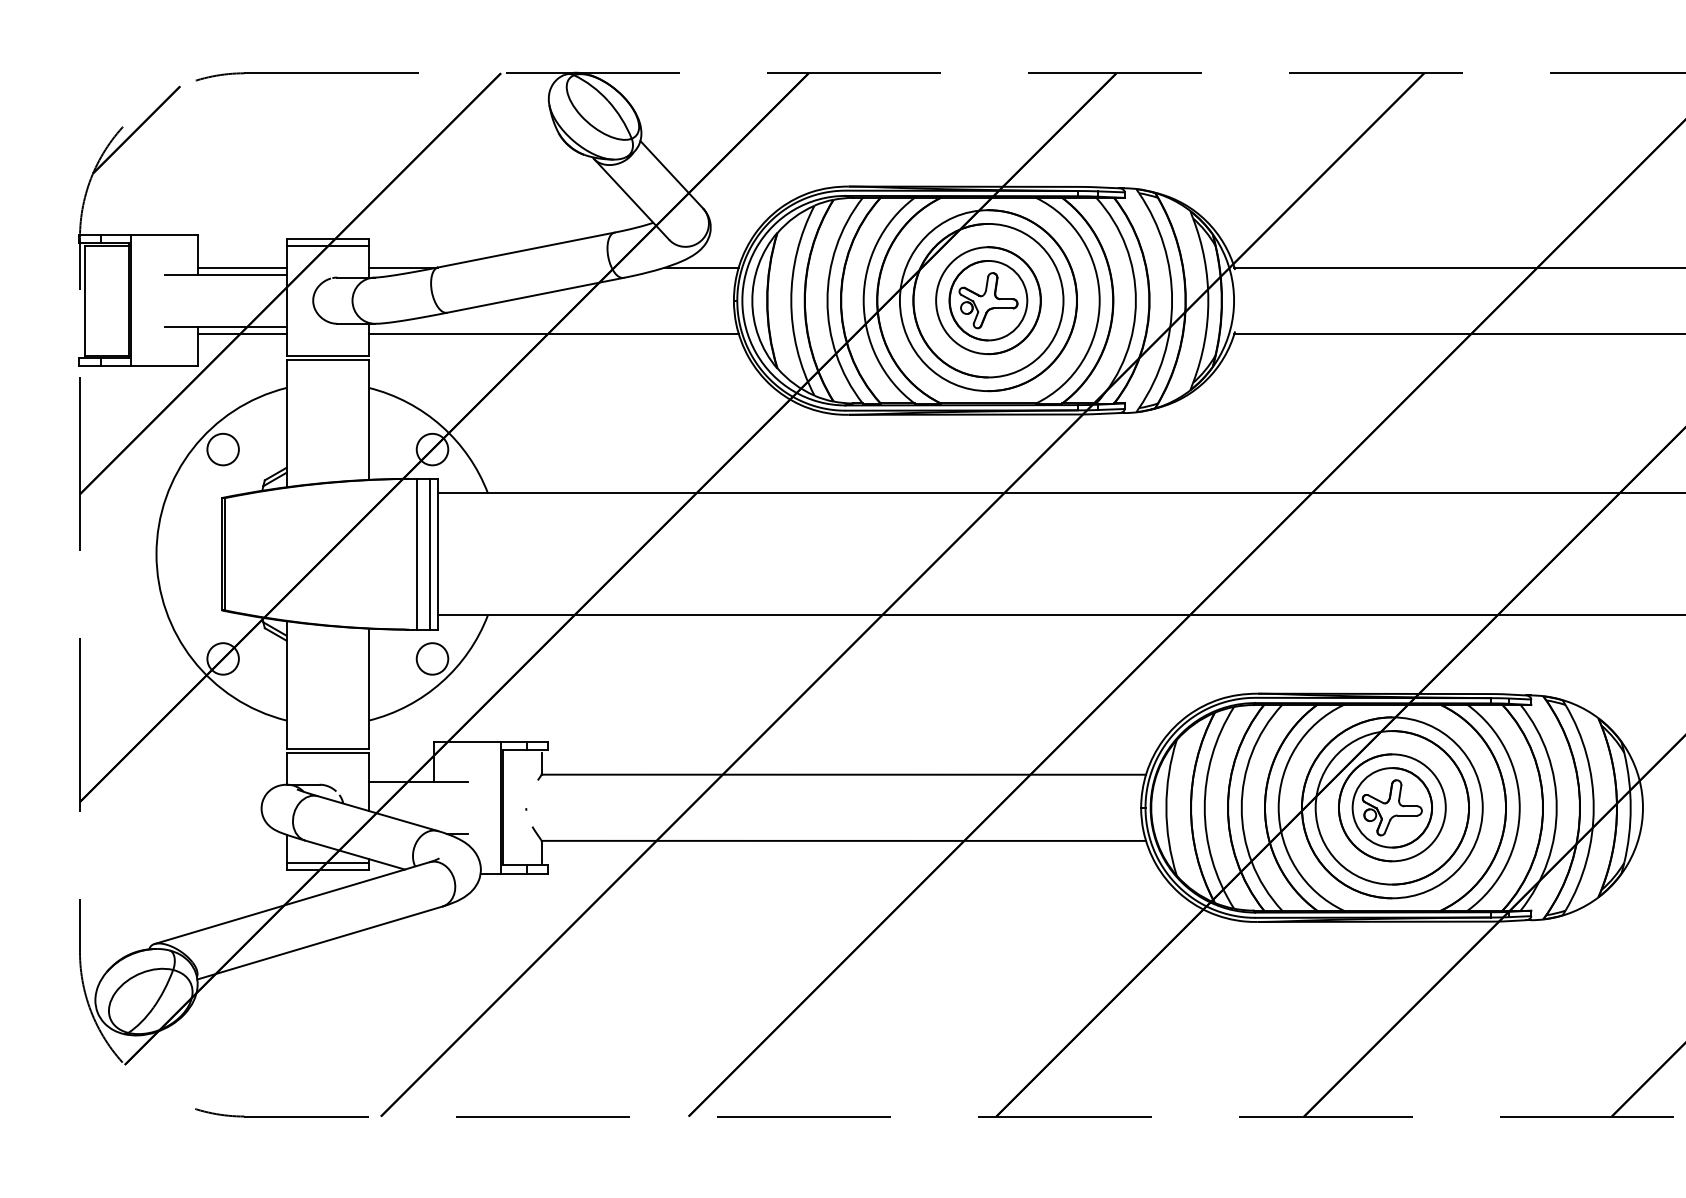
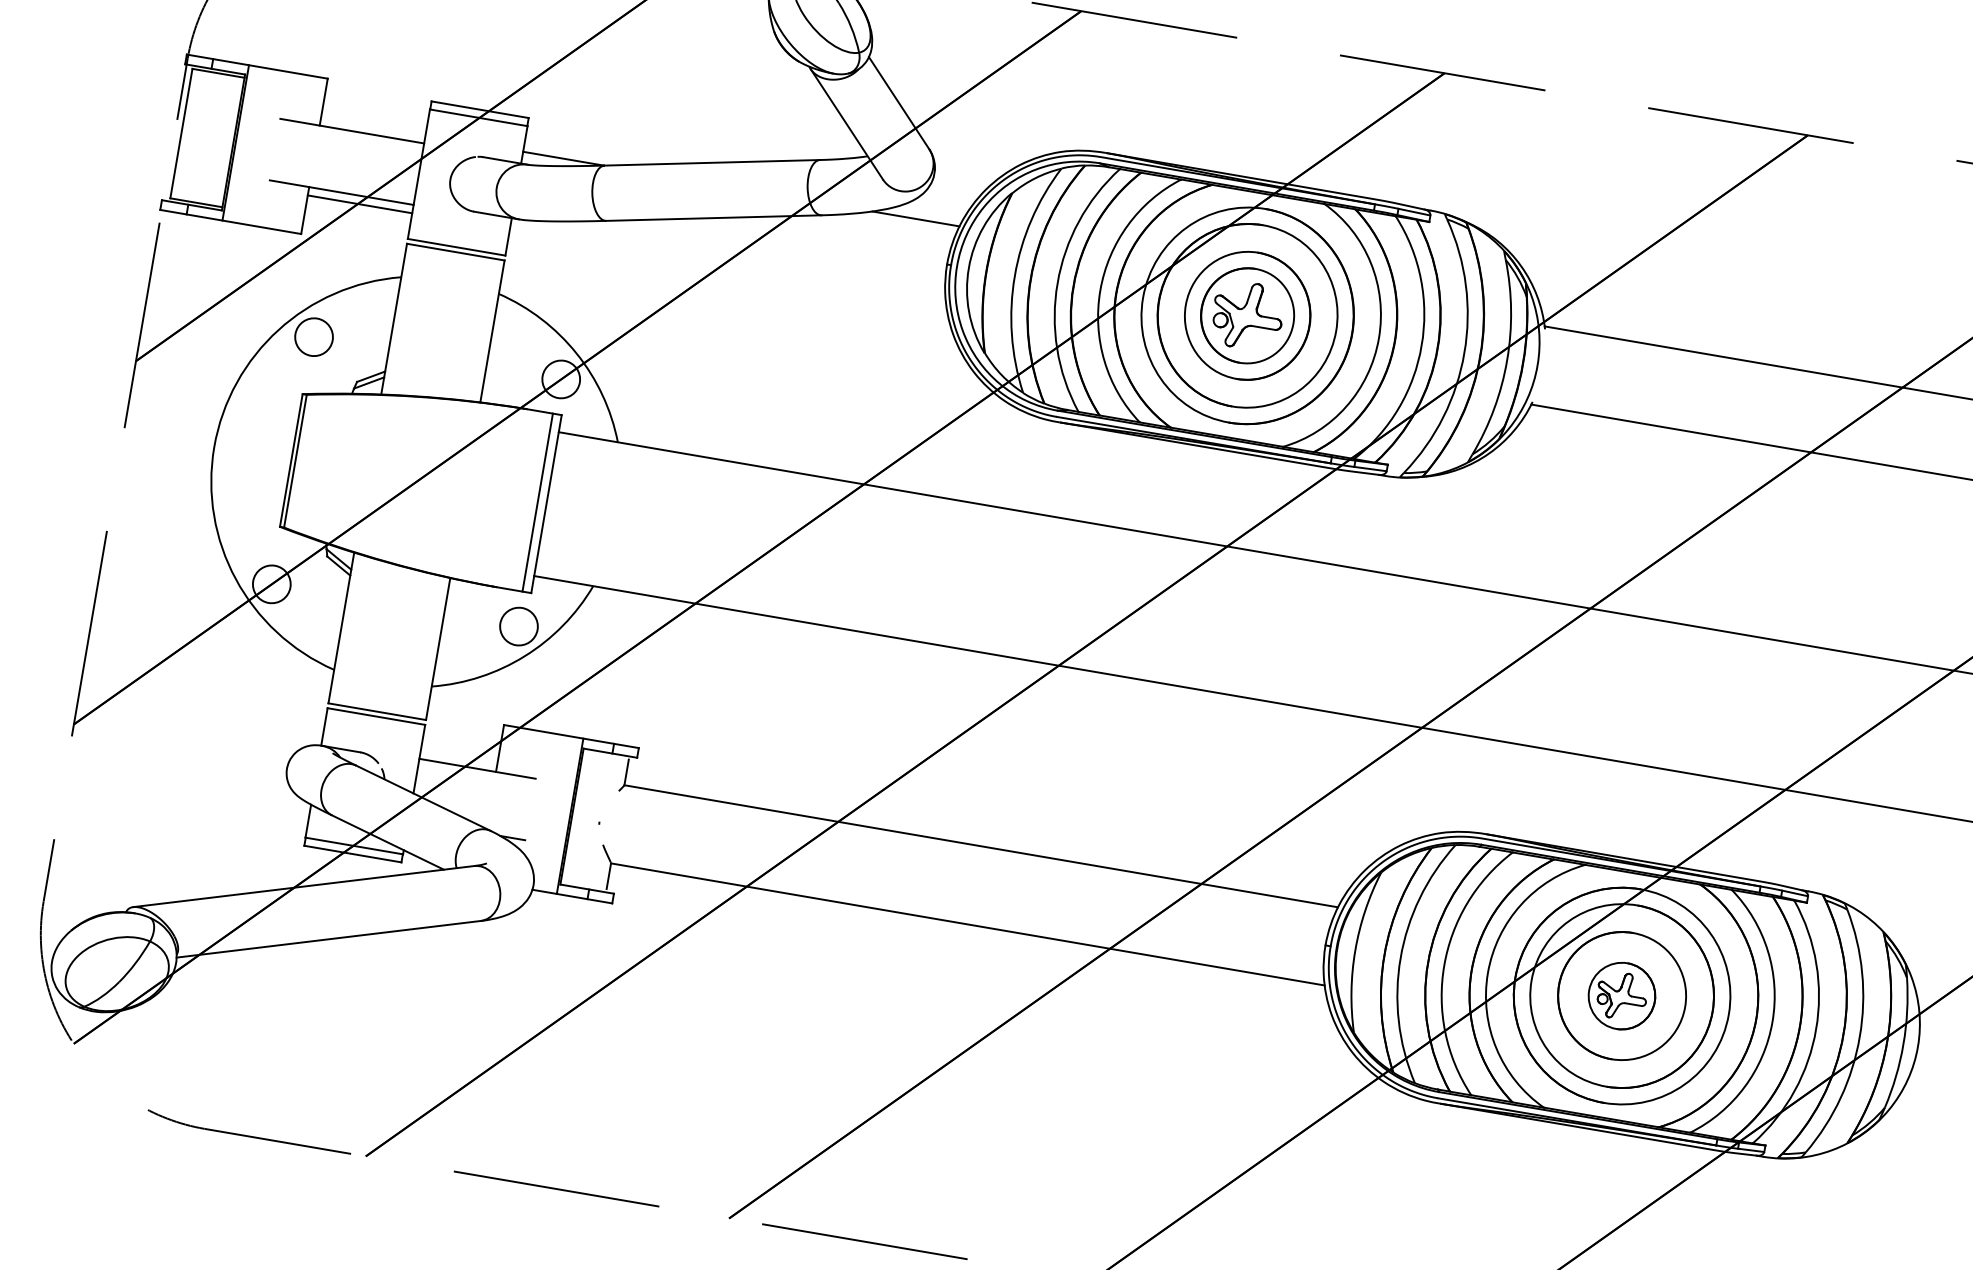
line: (242, 267) -> (373, 126), removed
line: (553, 333) -> (727, 266), removed
line: (416, 553) -> (521, 498), removed
part: (1391, 807) -> (1621, 995), size x0.7

